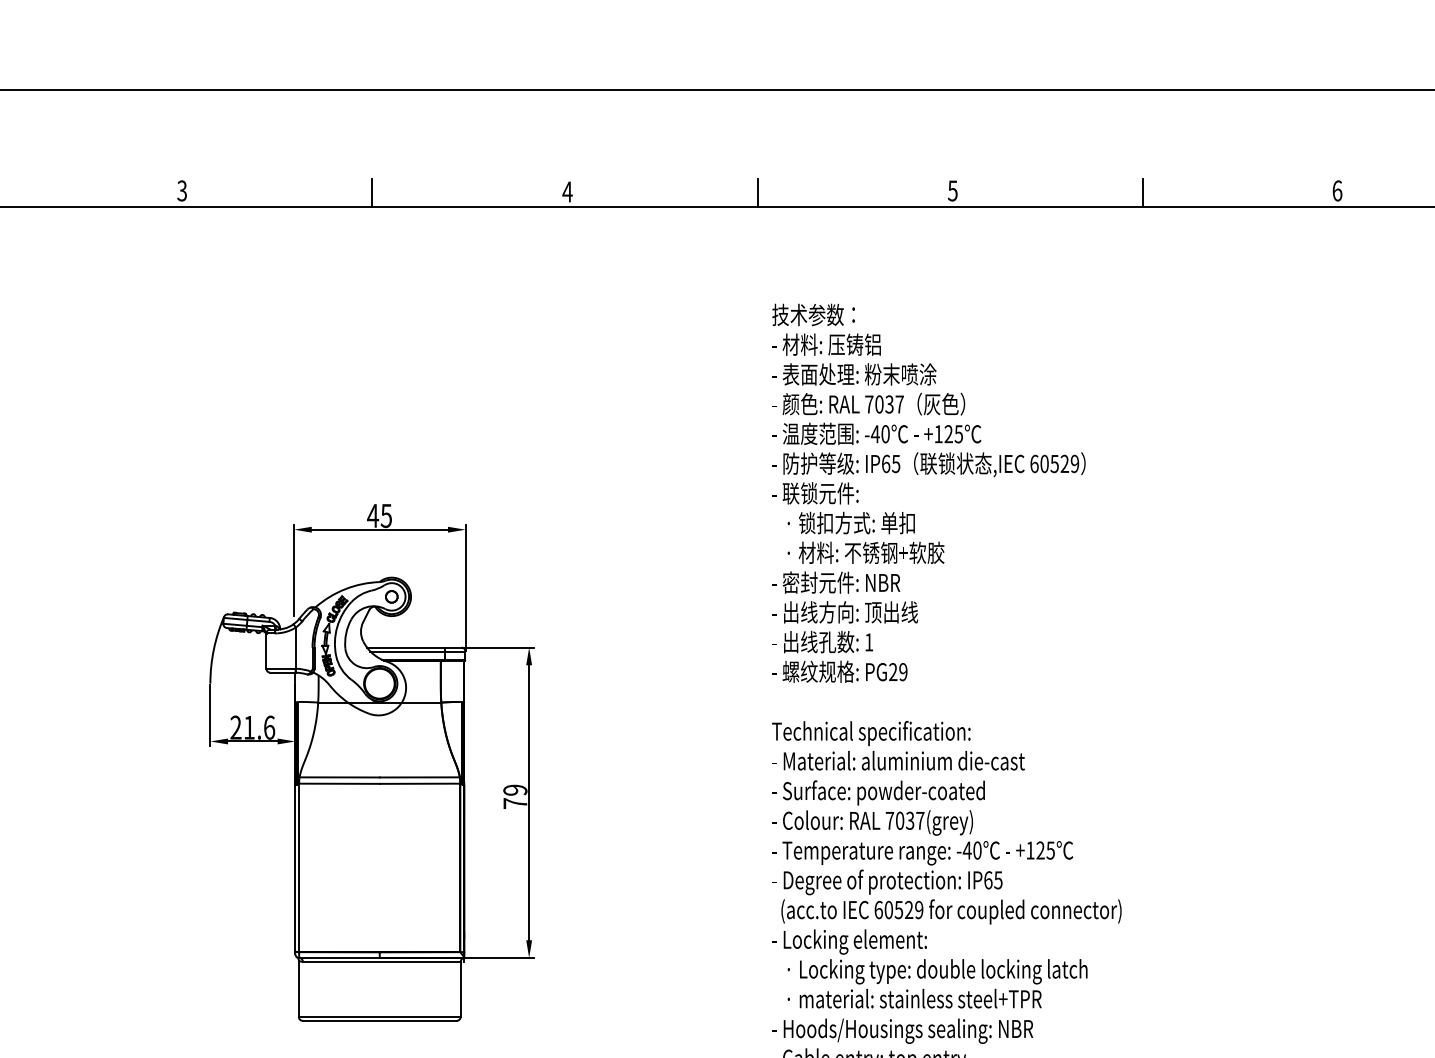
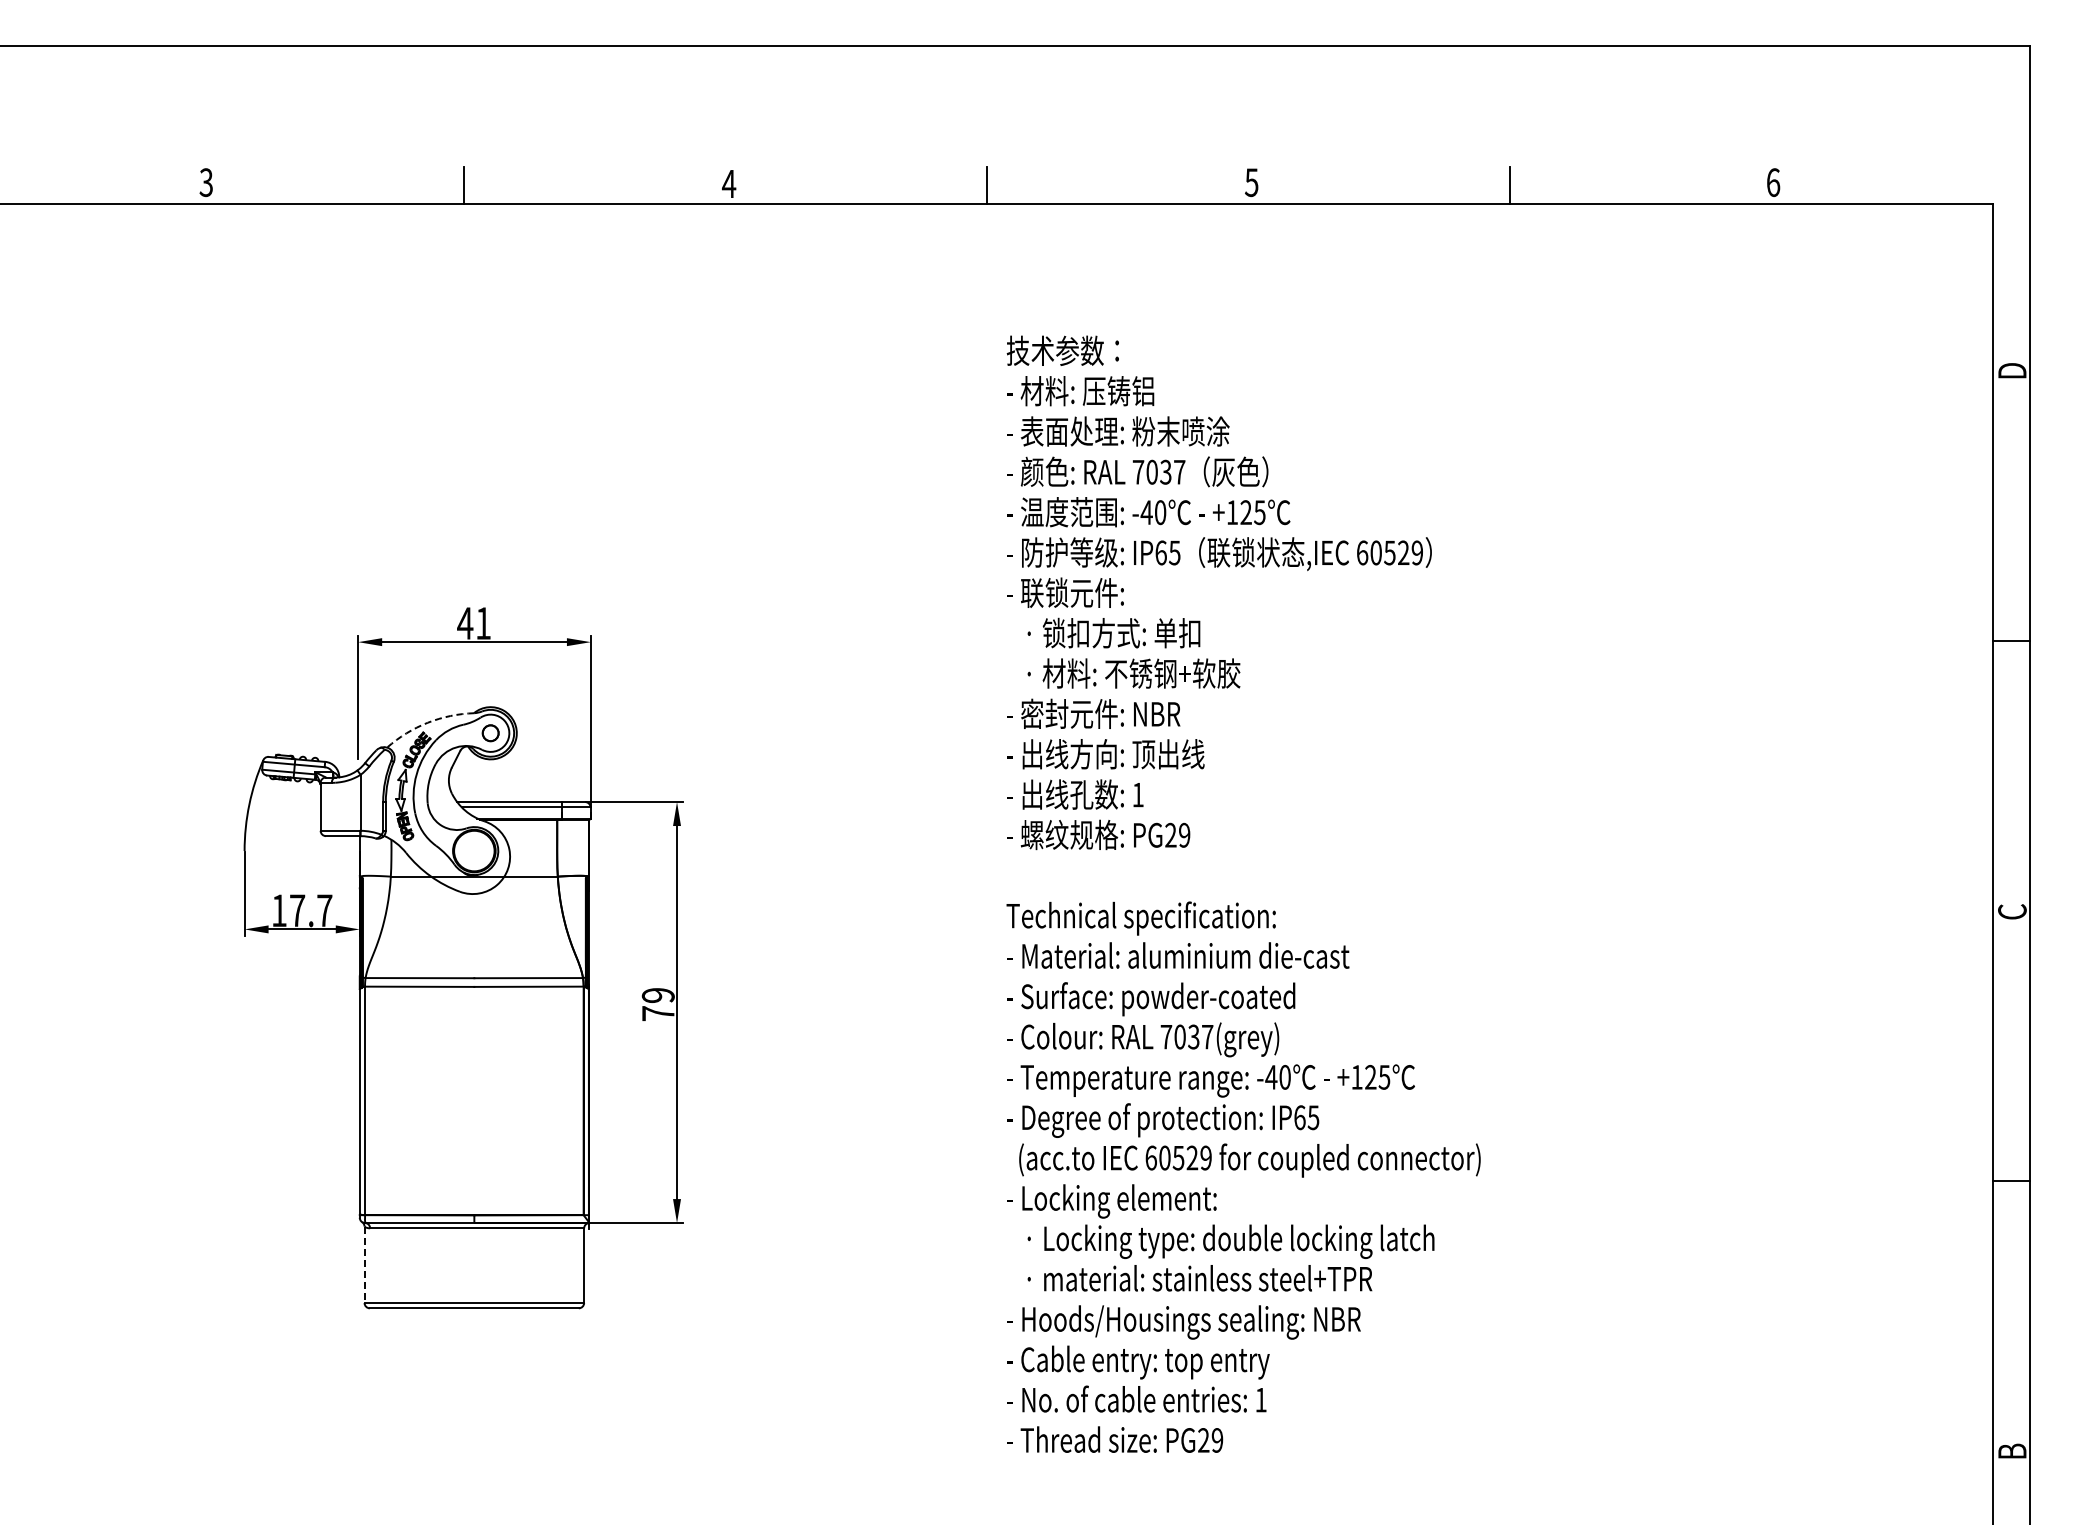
text: (385, 515) -> (482, 623), 45 -> 41
arc: (345, 588) -> (427, 722), solid -> dashed
text: (252, 727) -> (301, 910), 21.6 -> 17.7
line: (298, 989) -> (364, 1265), solid -> dashed

